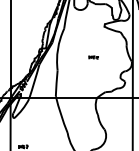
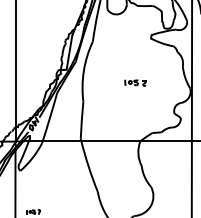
part: (93, 57) -> (135, 83), size x1.6

